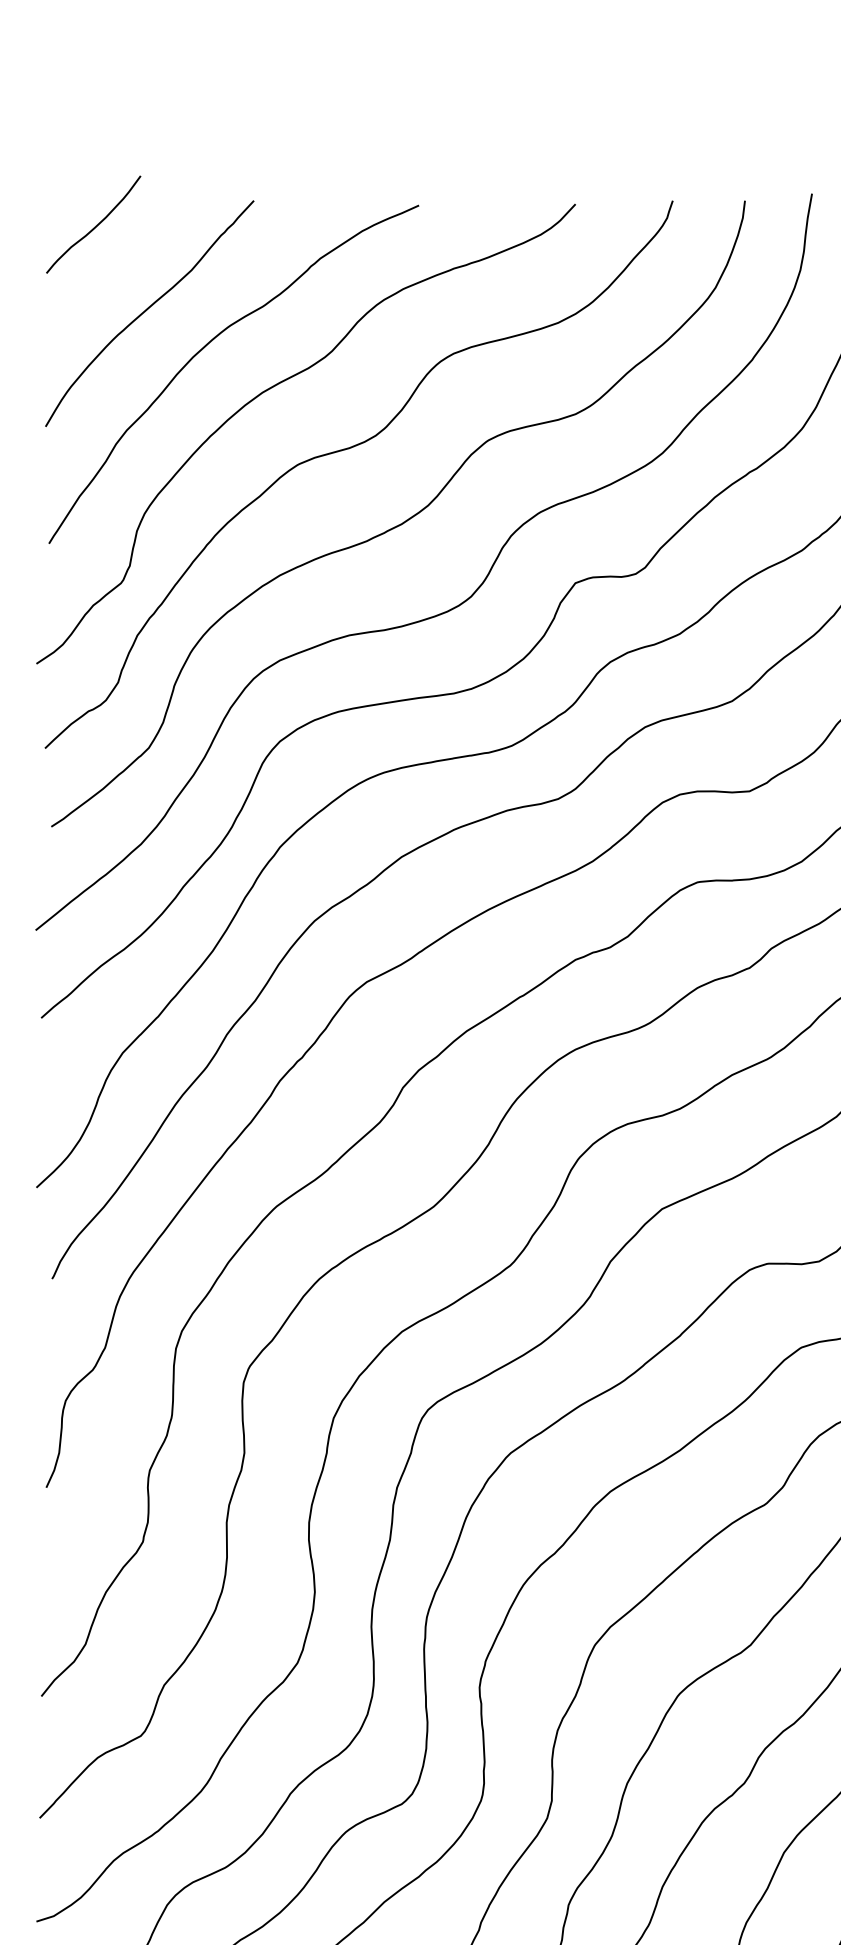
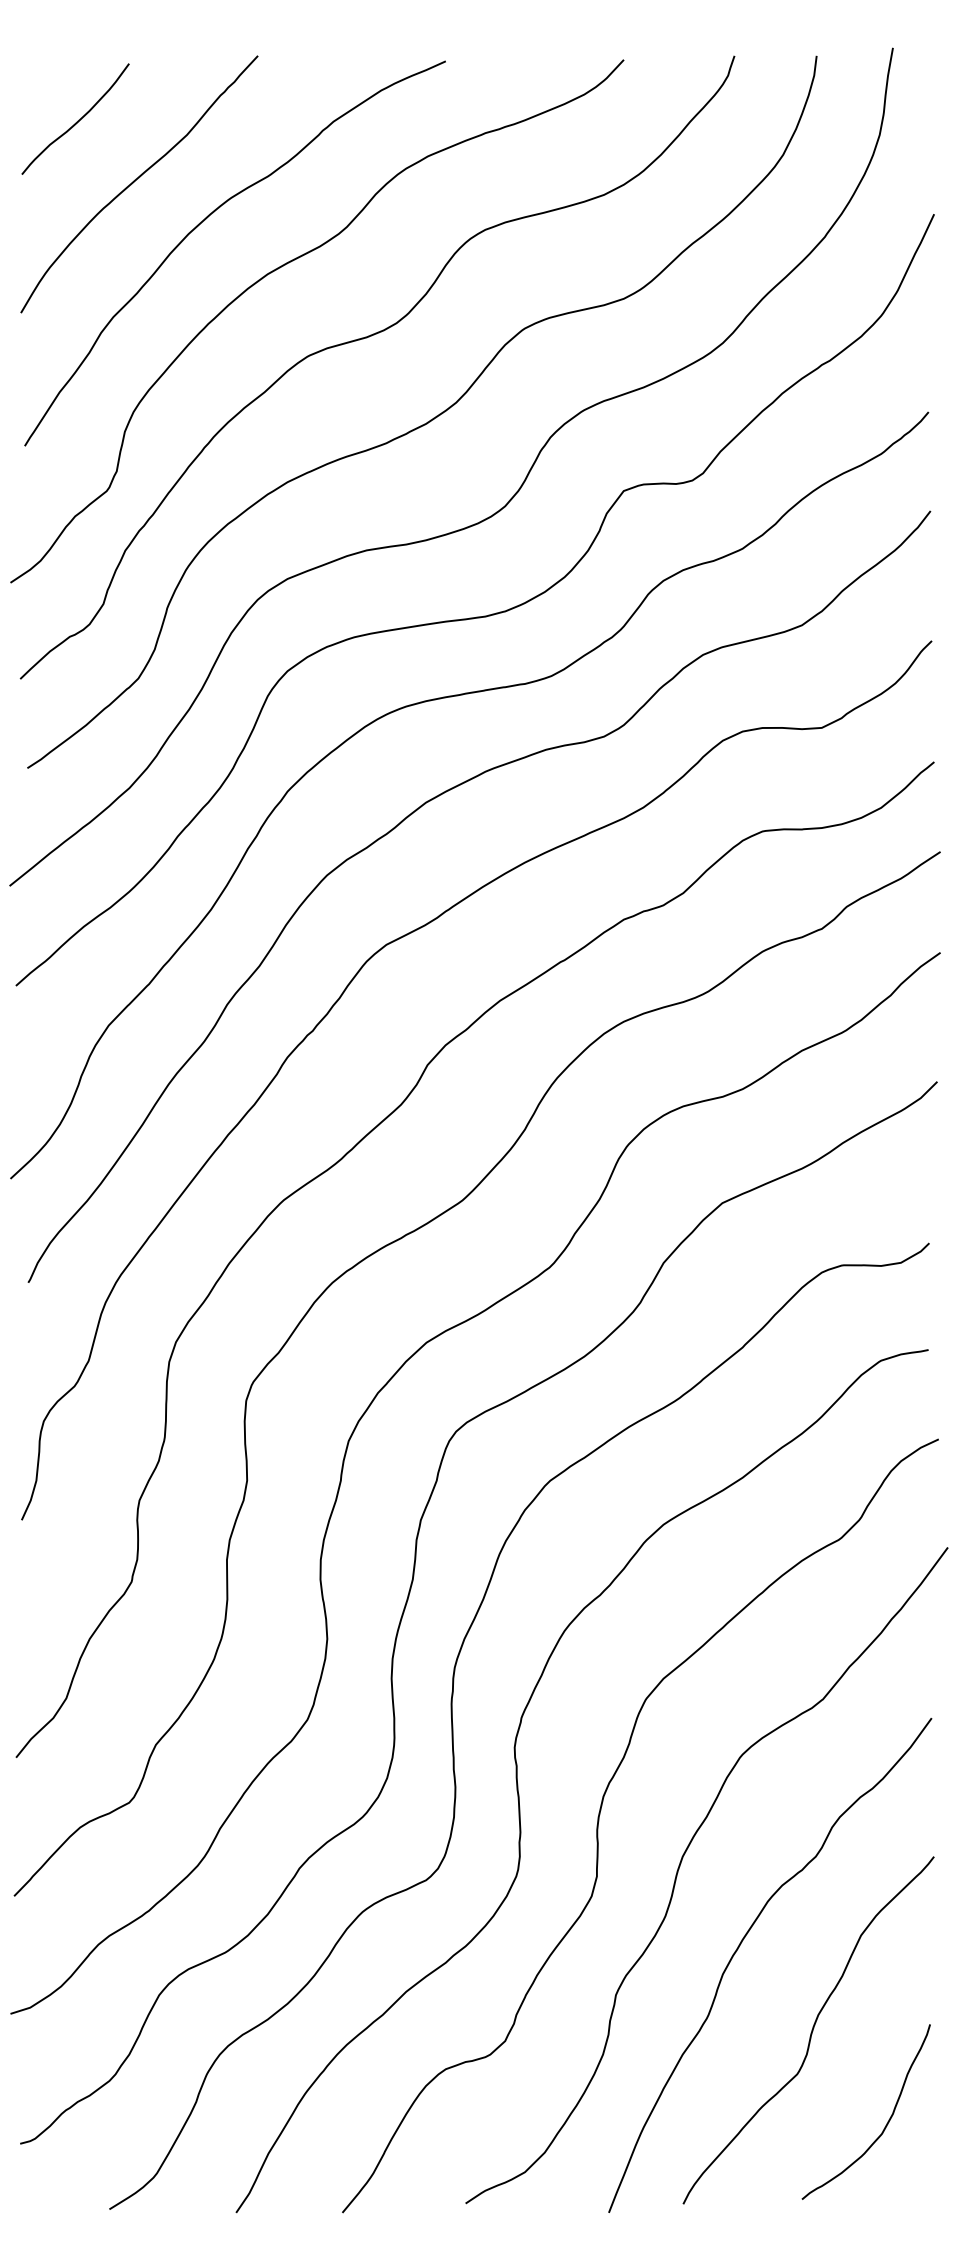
curve: (95, 225) -> (77, 120), moved

